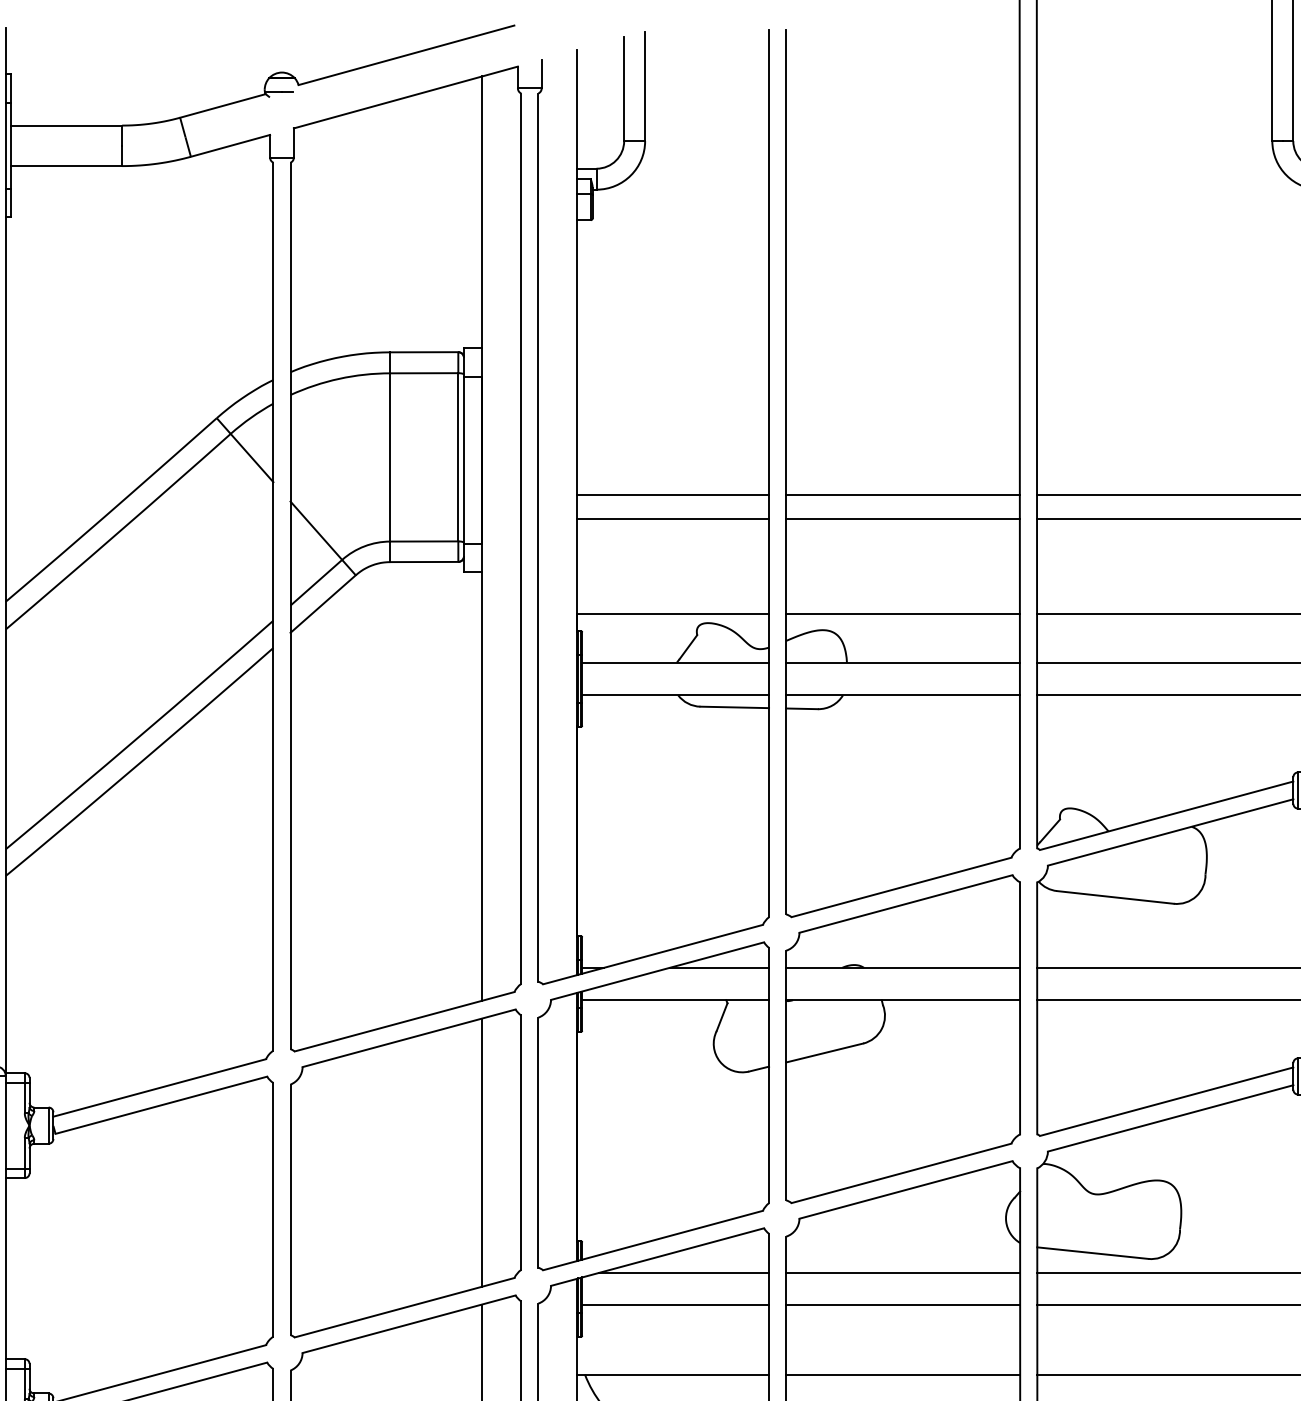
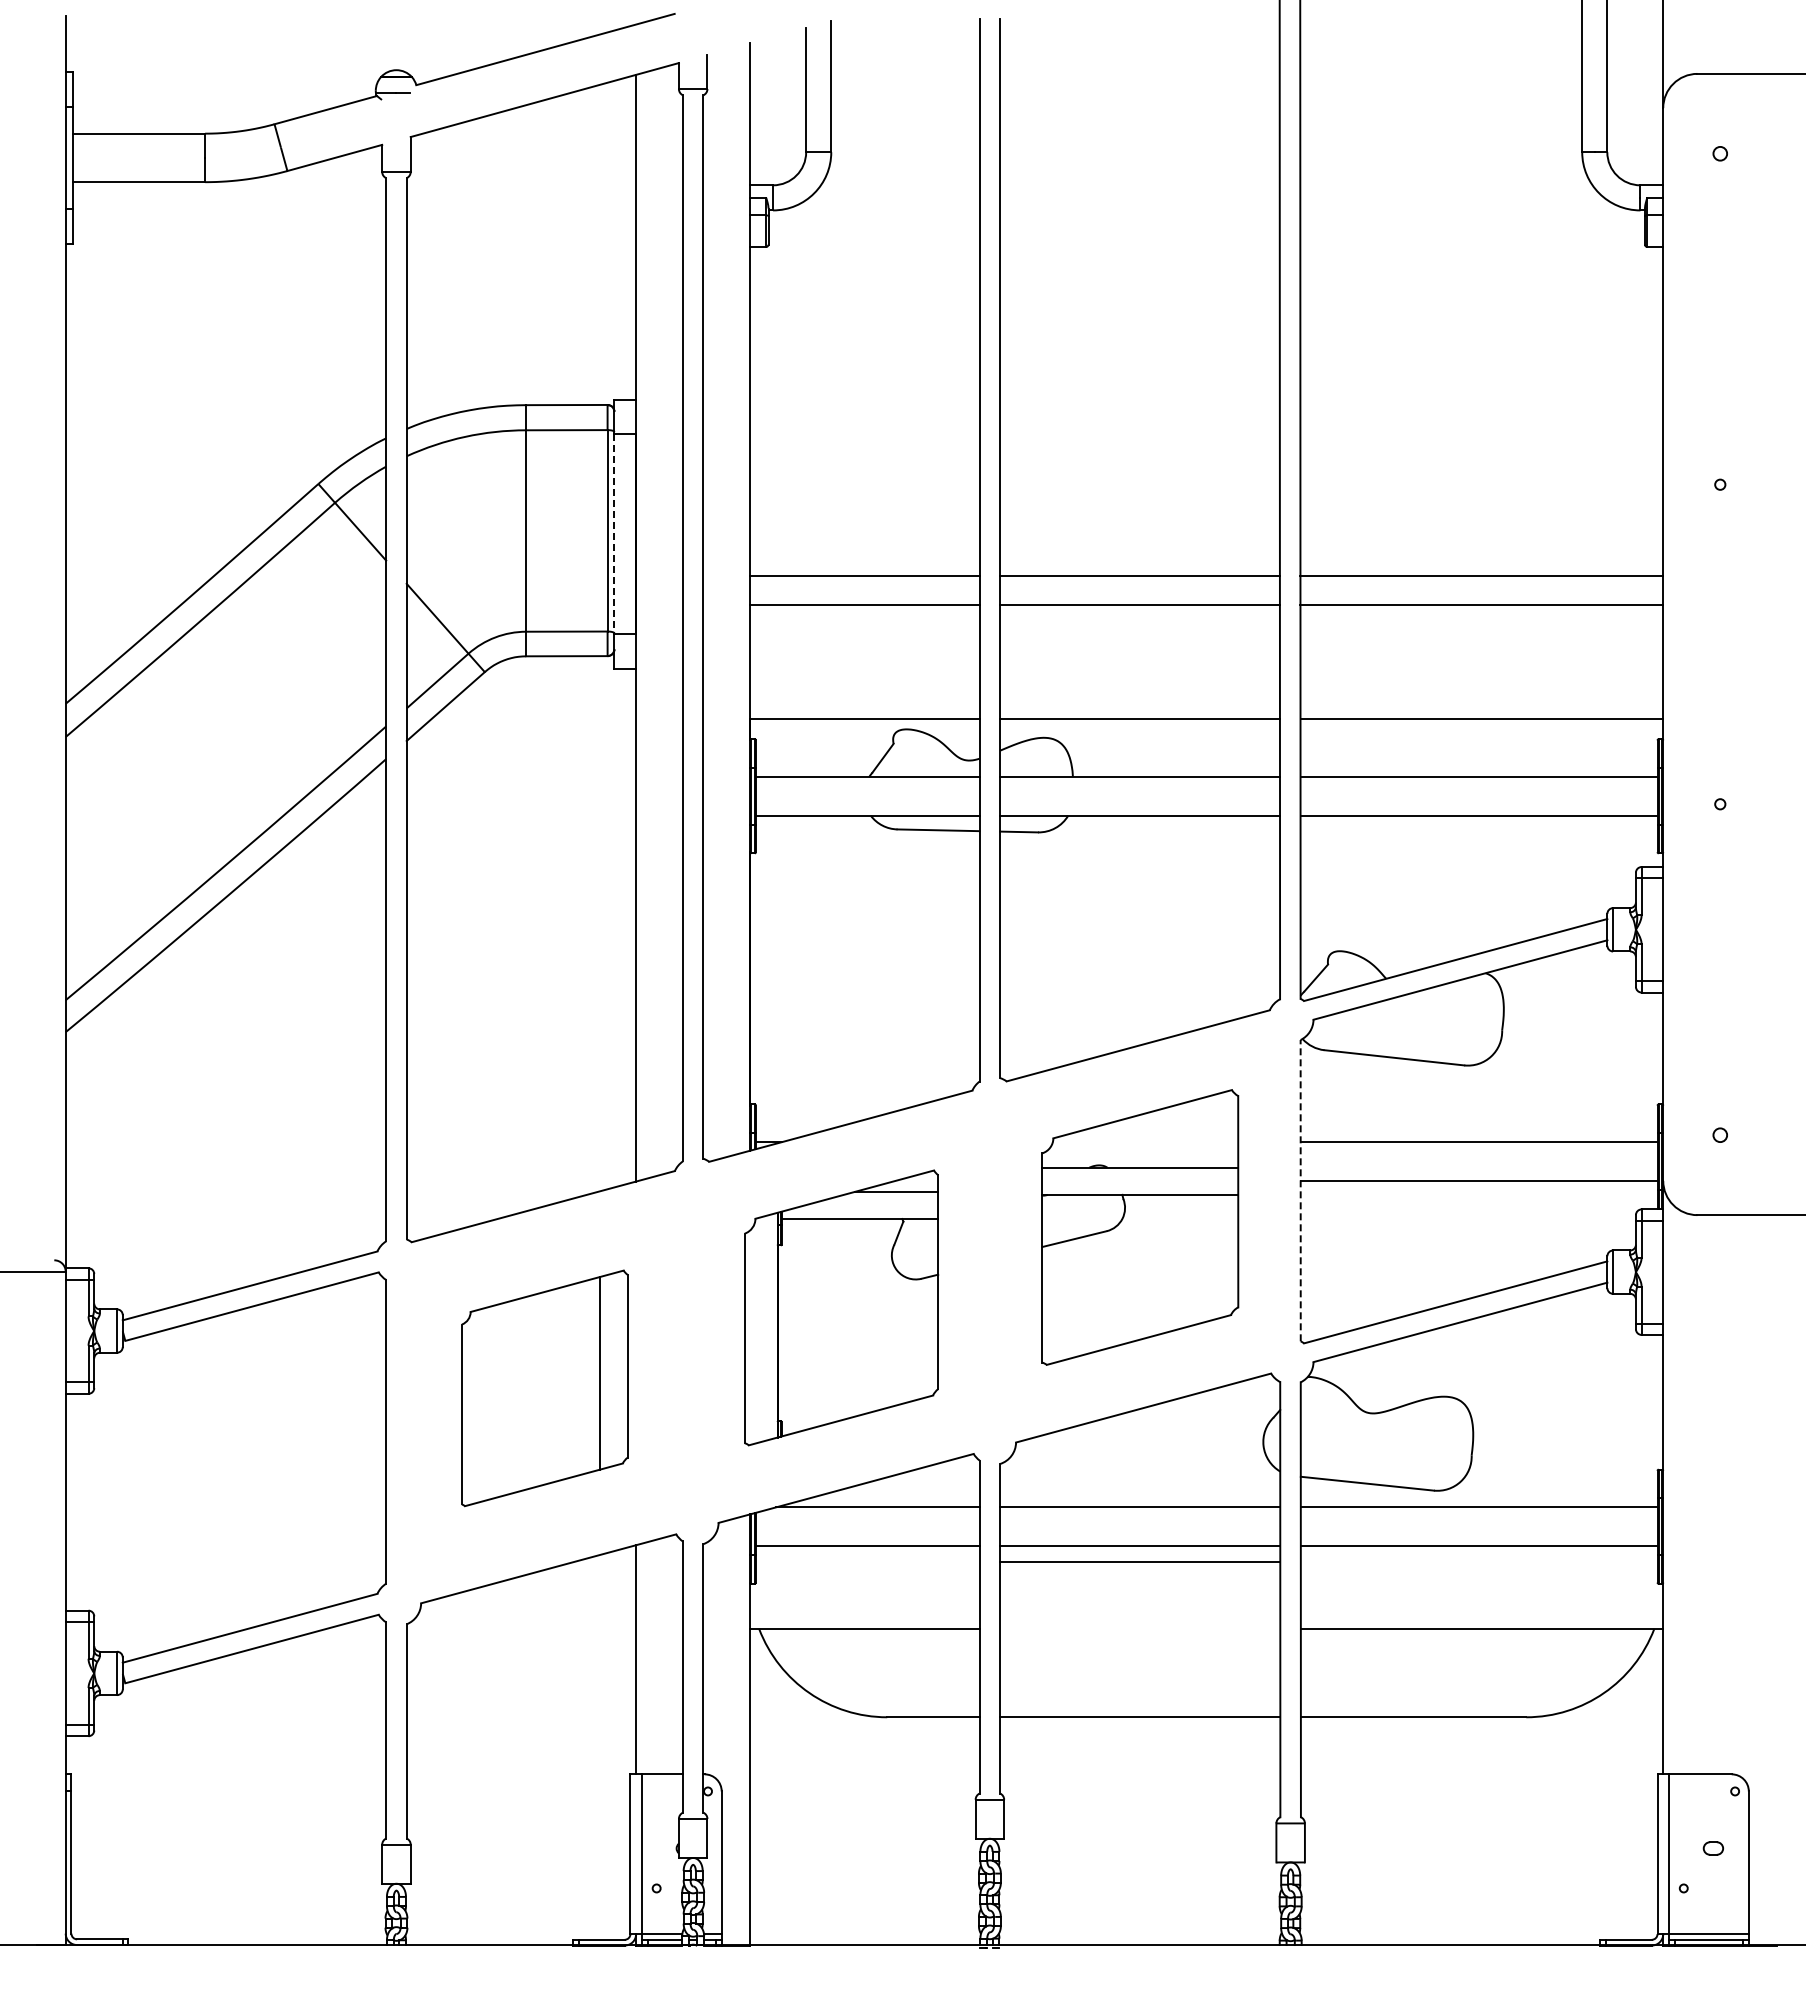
line: (464, 460) -> (614, 534), solid -> dashed
line: (1037, 1008) -> (1300, 1190), solid -> dashed
part: (903, 1039) -> (1140, 1227), size x0.7
part: (653, 1105) -> (841, 1307), size x0.7
part: (405, 1173) -> (544, 1388), size x0.6
line: (903, 1374) -> (1140, 1562), moved

